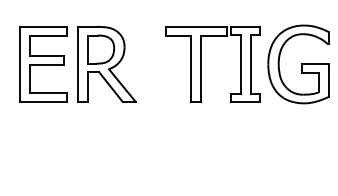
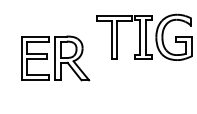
part: (78, 64) -> (55, 58), moved

